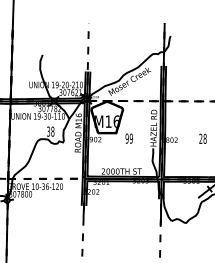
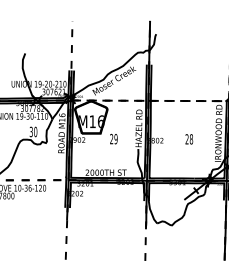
text: (52, 131) -> (35, 131), 38 -> 30
text: (126, 139) -> (111, 139), 99 -> 29

